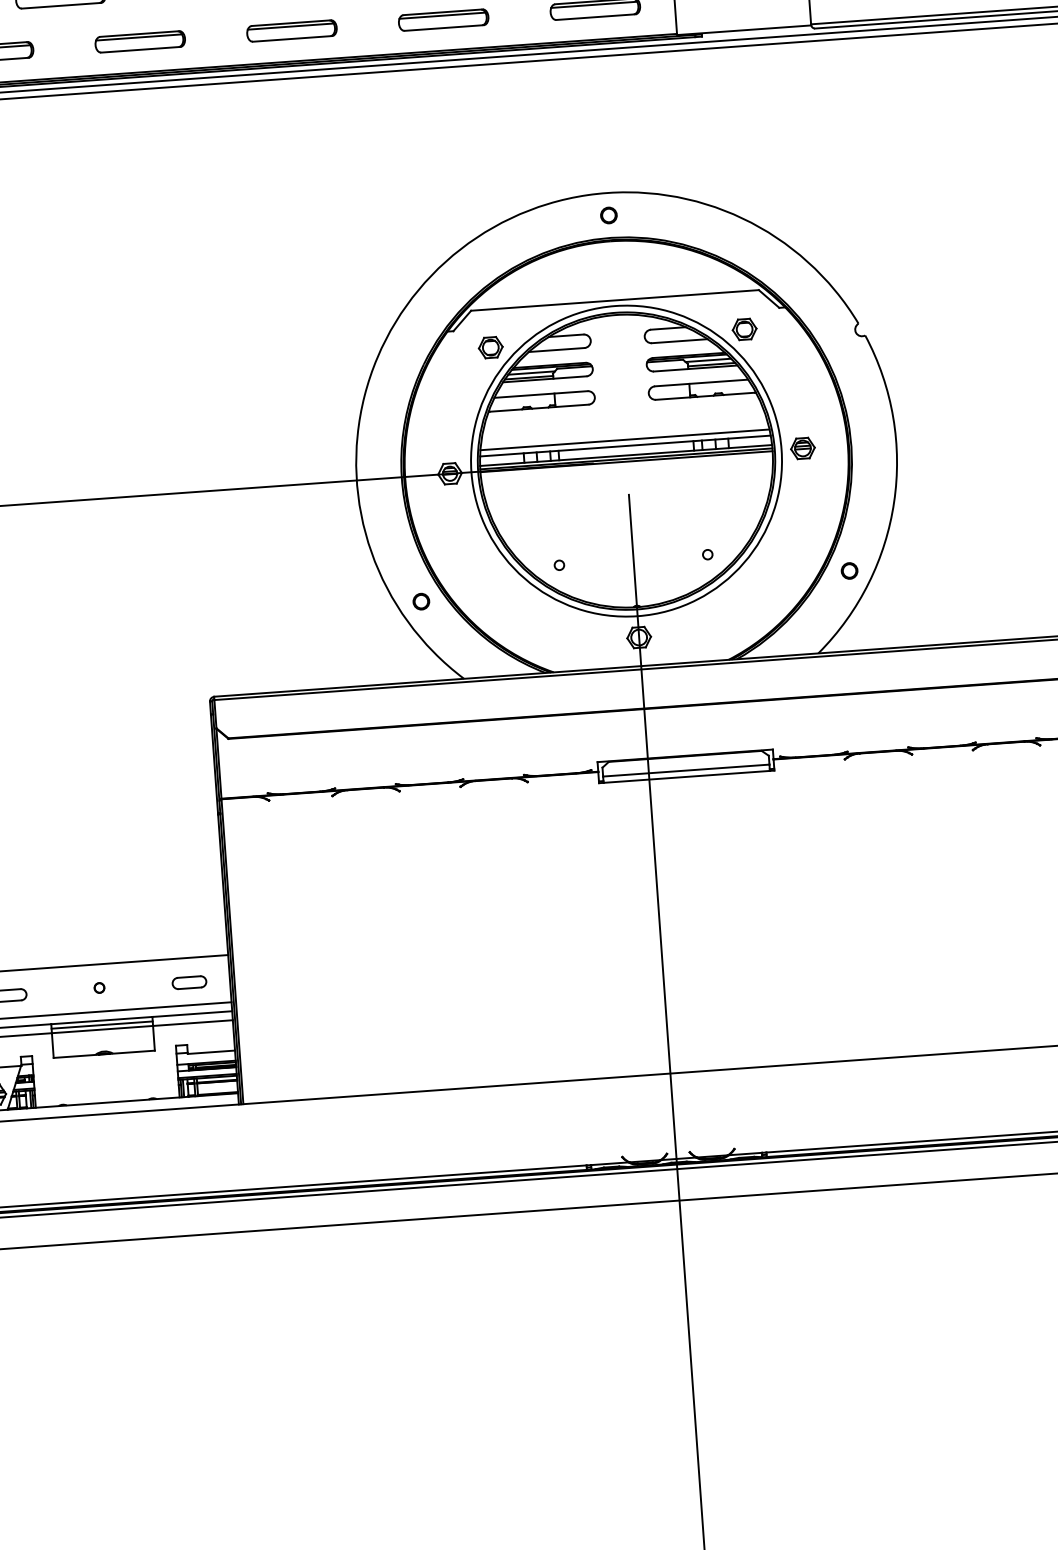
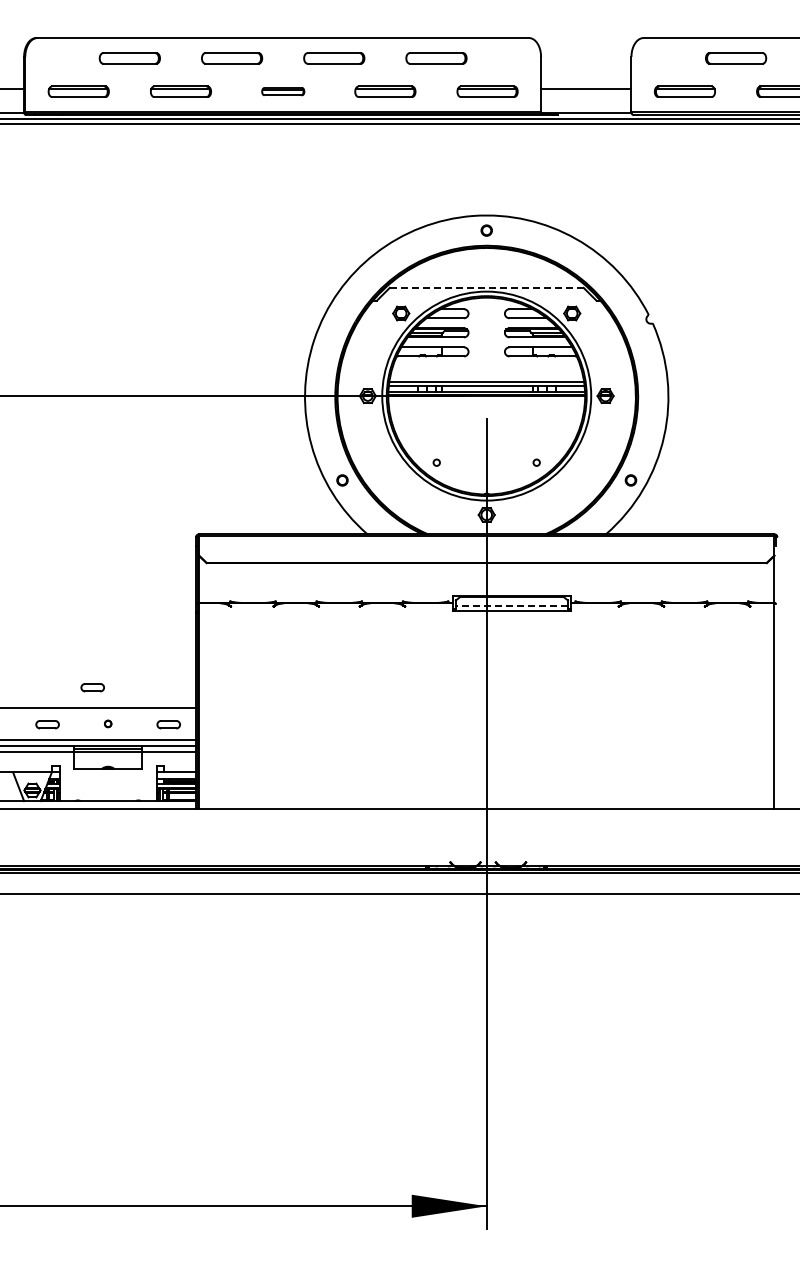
part: (292, 30) -> (283, 91), size x0.7
line: (614, 299) -> (486, 287), solid -> dashed
line: (685, 770) -> (511, 606), solid -> dashed
part: (72, 935) -> (92, 687), added

